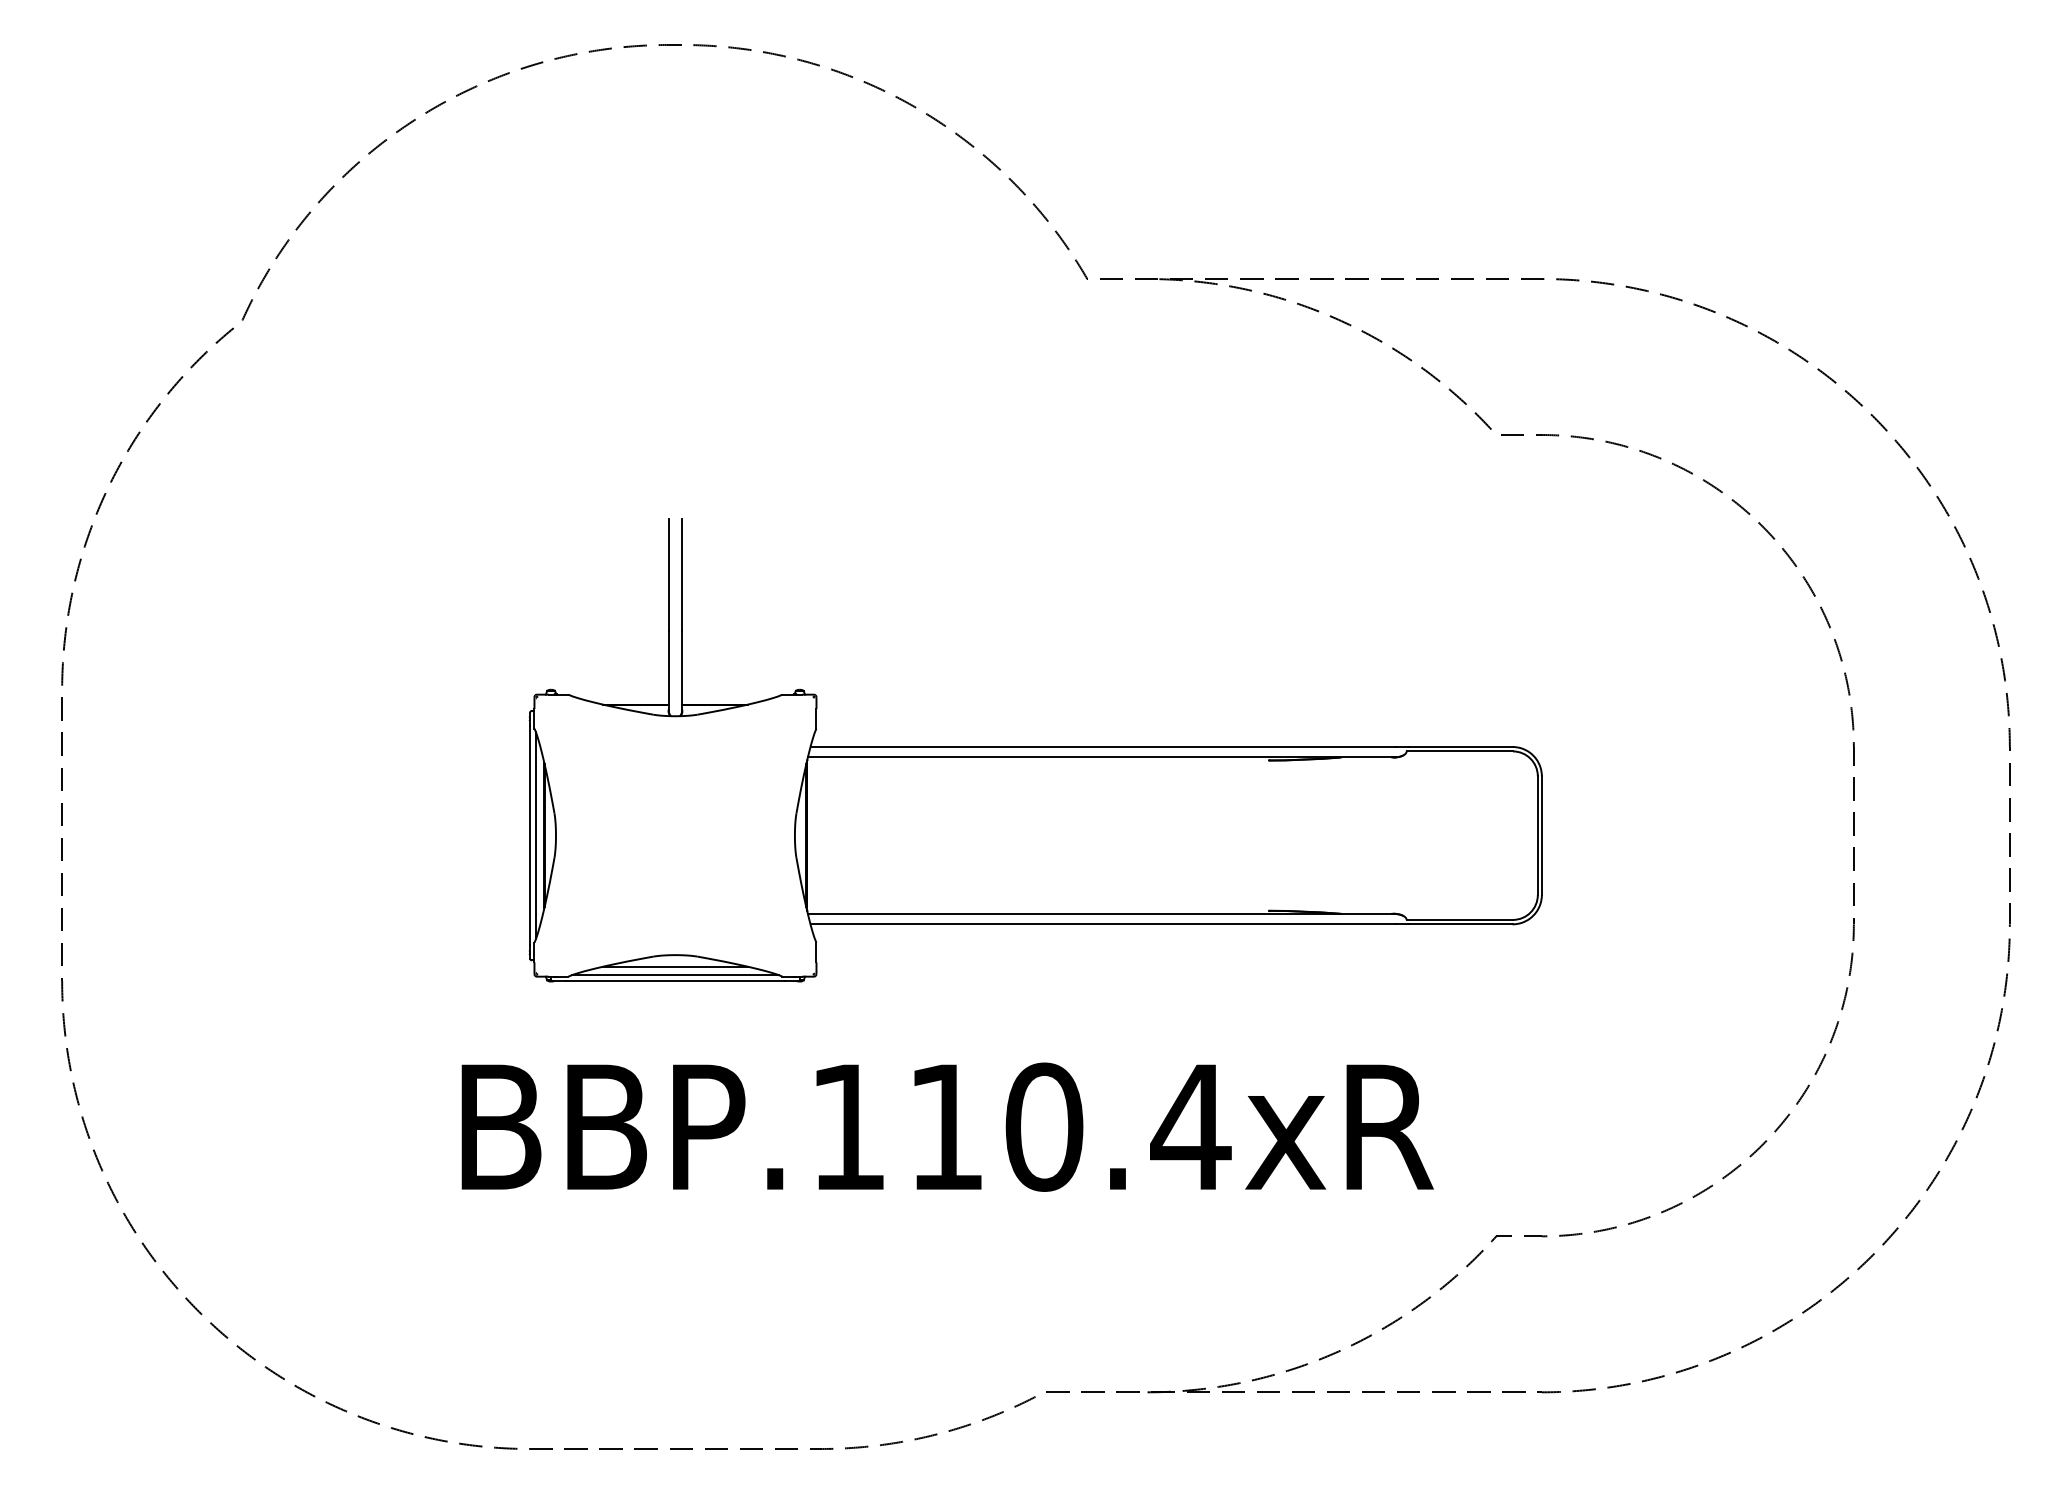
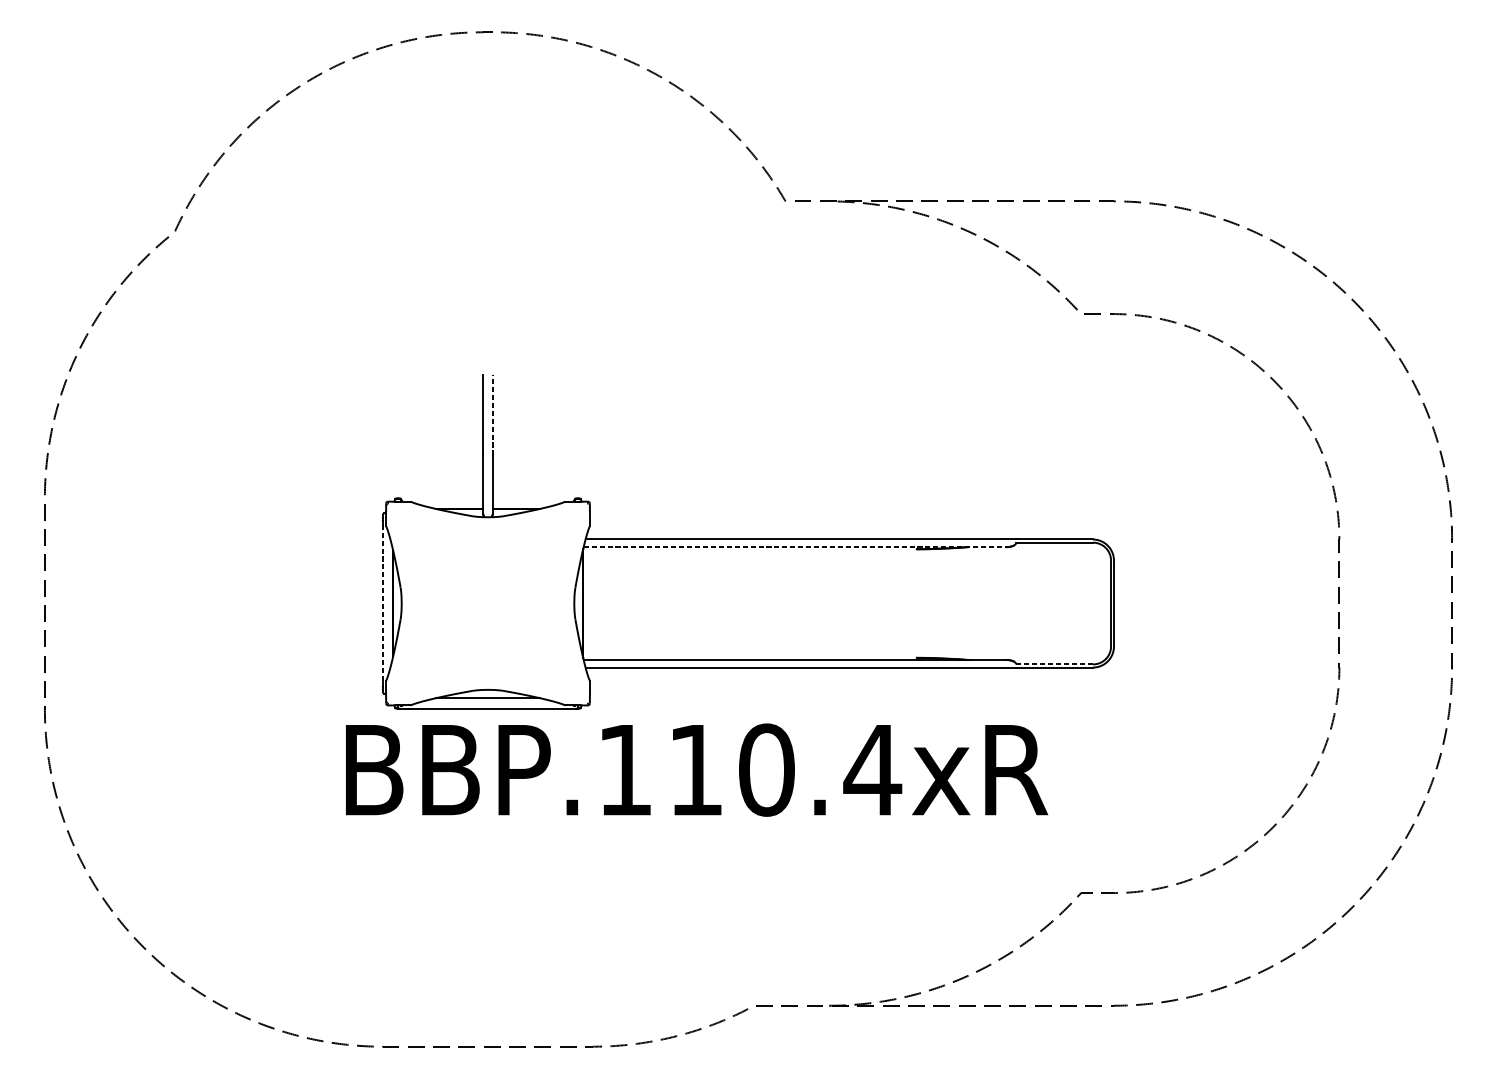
line: (682, 575) -> (493, 415), solid -> dashed
line: (1101, 757) -> (795, 547), solid -> dashed
line: (536, 835) -> (387, 603), removed
line: (530, 836) -> (383, 604), solid -> dashed
line: (1460, 919) -> (1055, 664), solid -> dashed
line: (675, 975) -> (488, 704), removed
text: (947, 1126) -> (696, 769), moved

